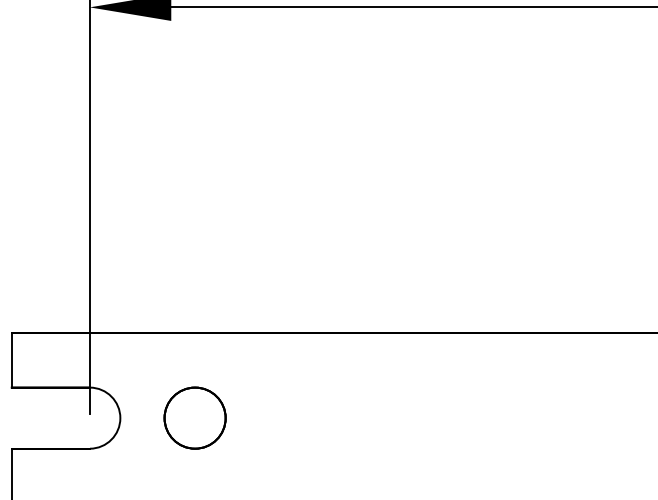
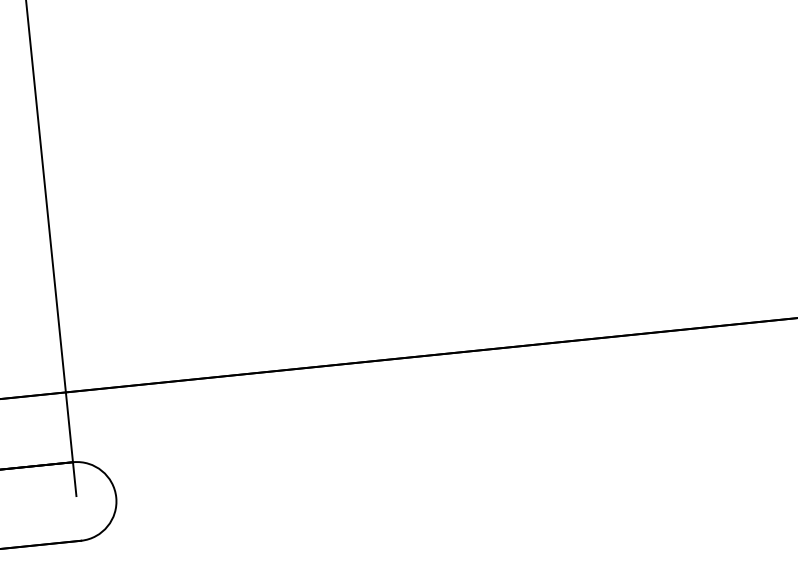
circle: (194, 417) -> (211, 486), removed

